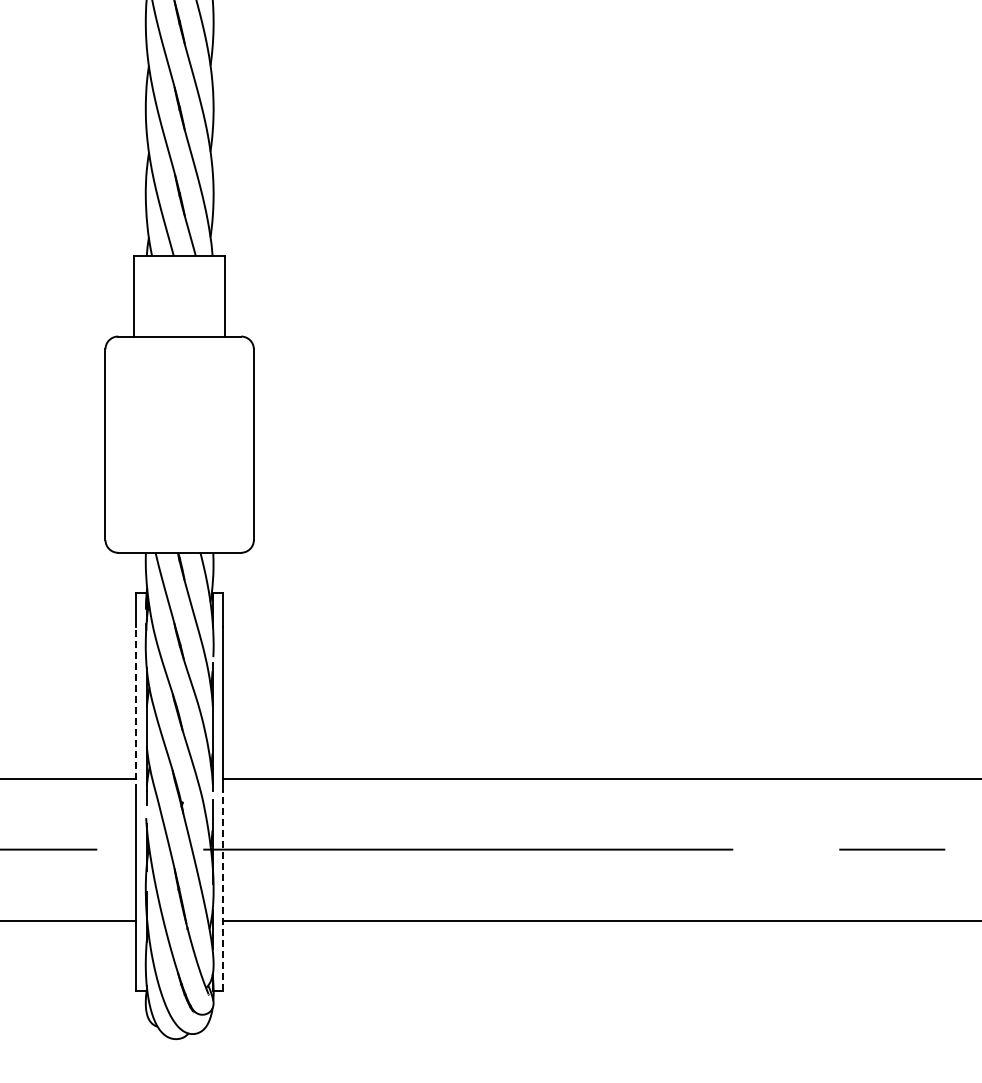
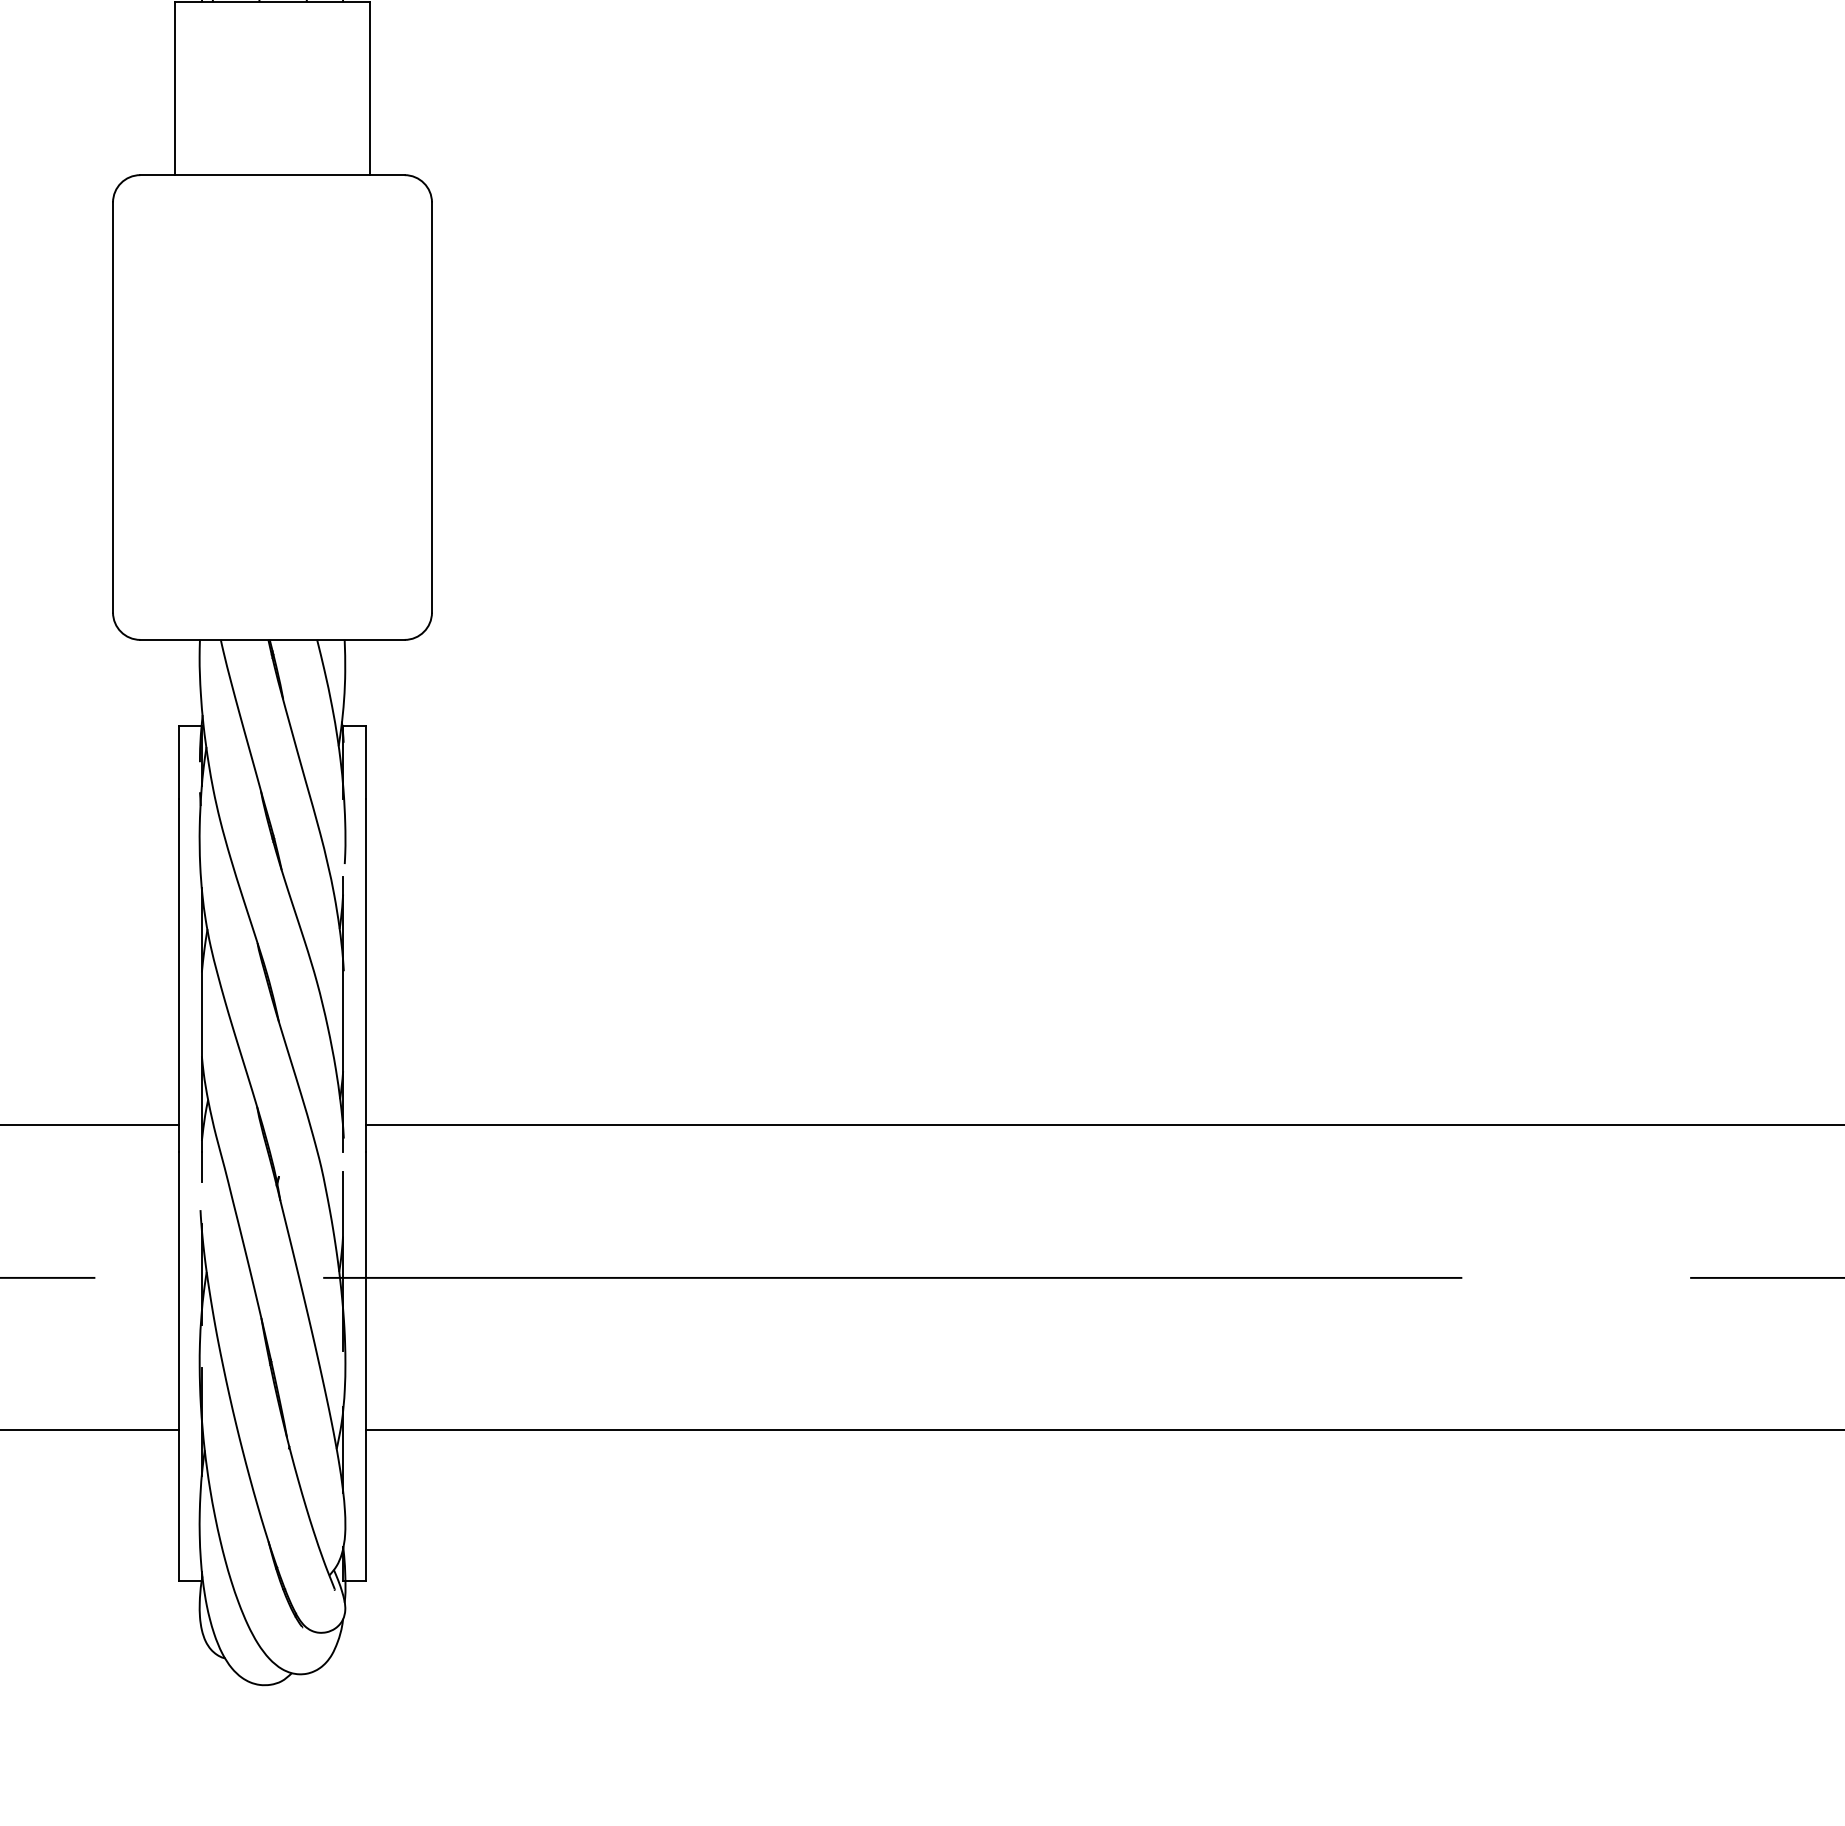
line: (136, 708) -> (179, 974), dashed -> solid
line: (223, 890) -> (366, 1365), dashed -> solid

